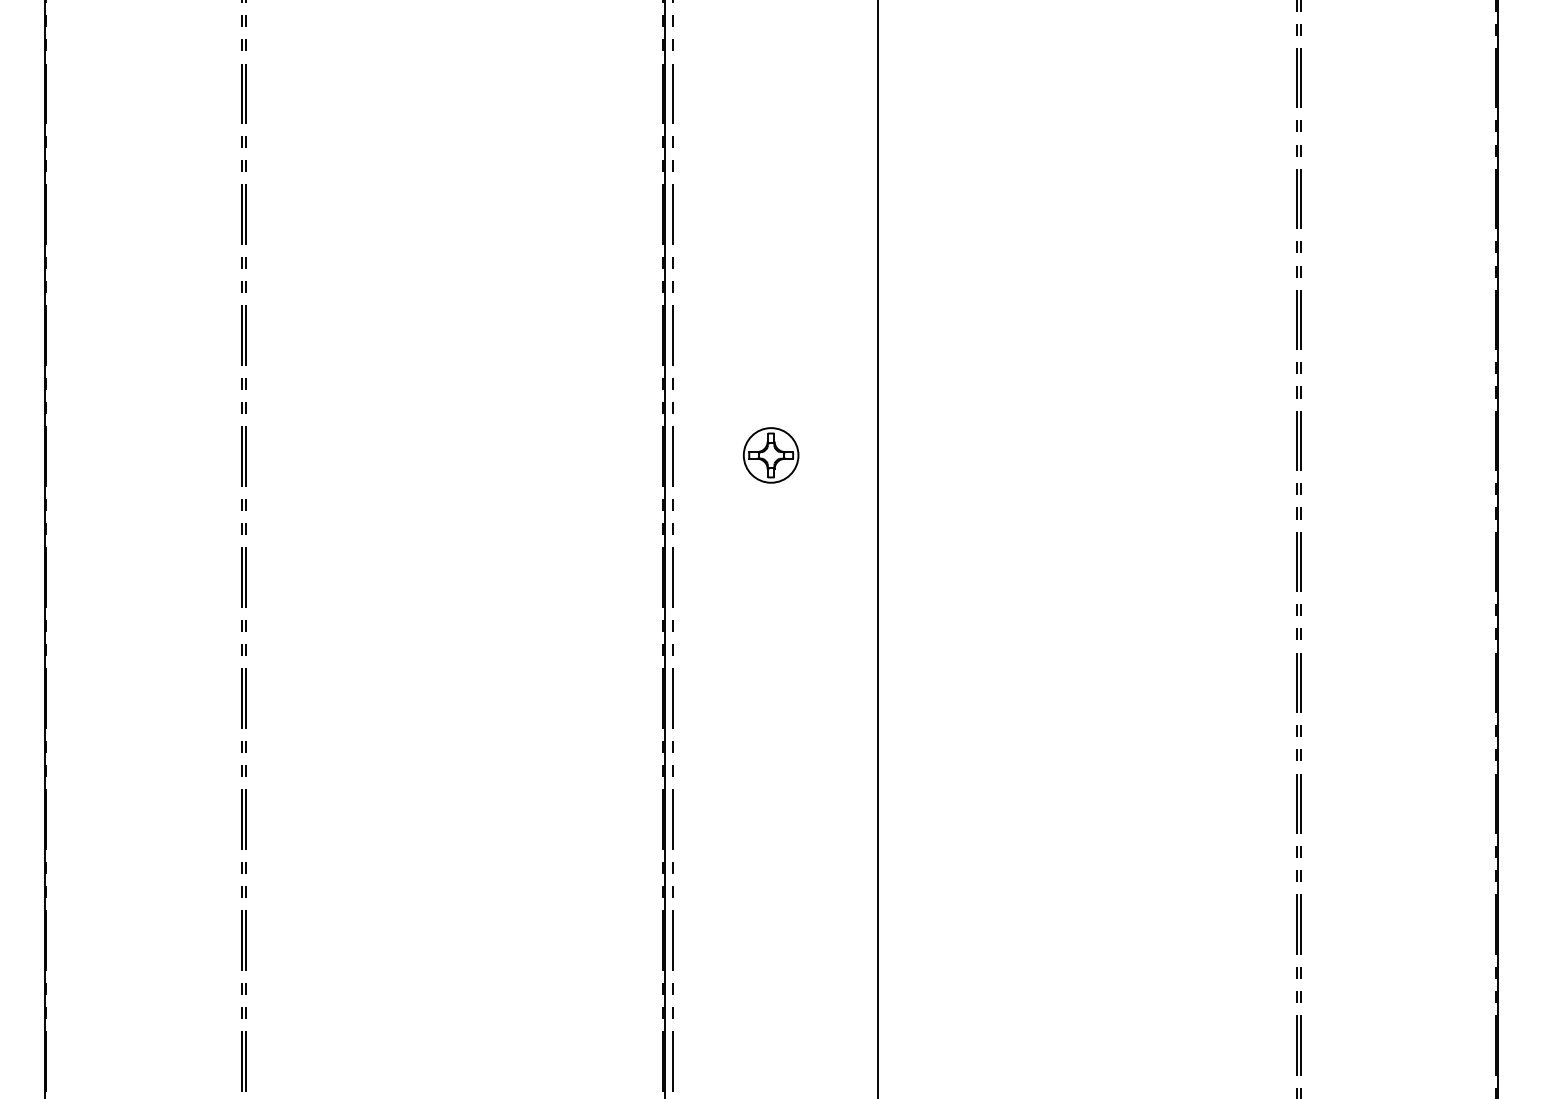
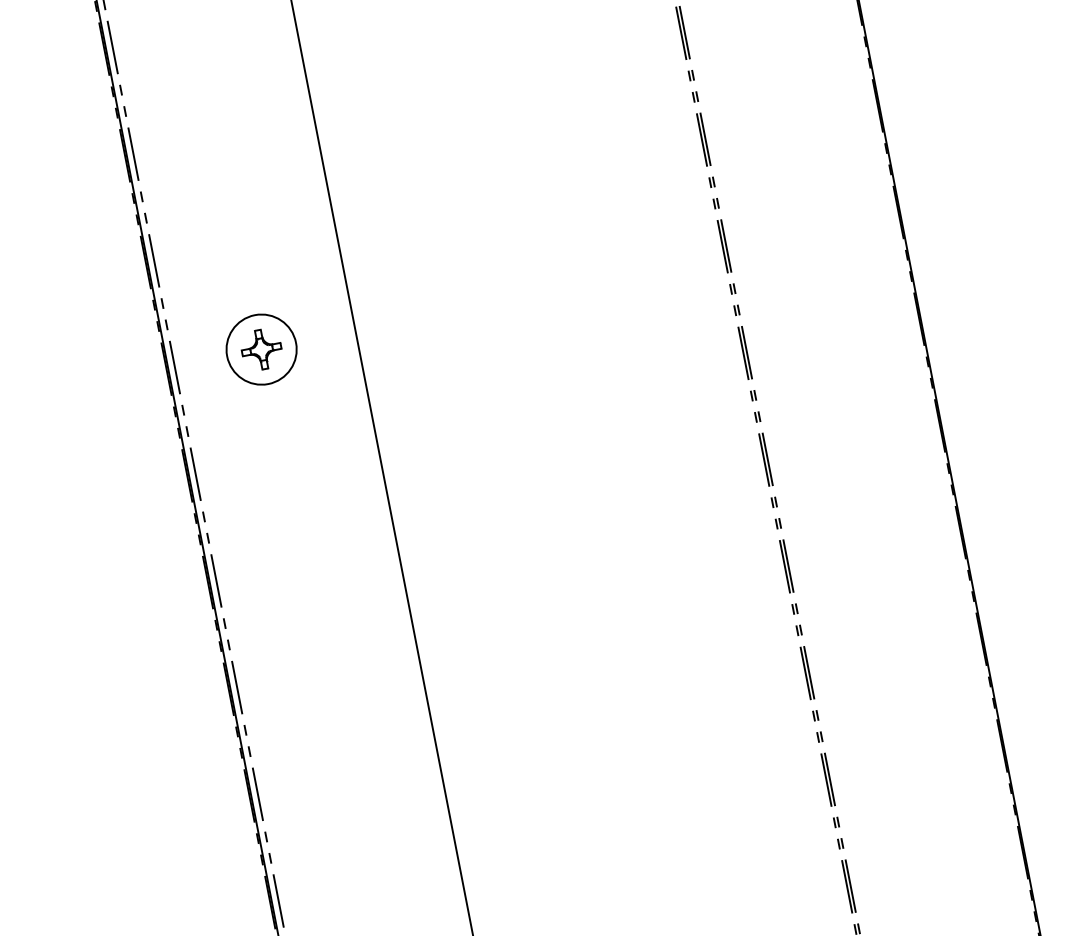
circle: (771, 455) -> (261, 349), size x1.43

